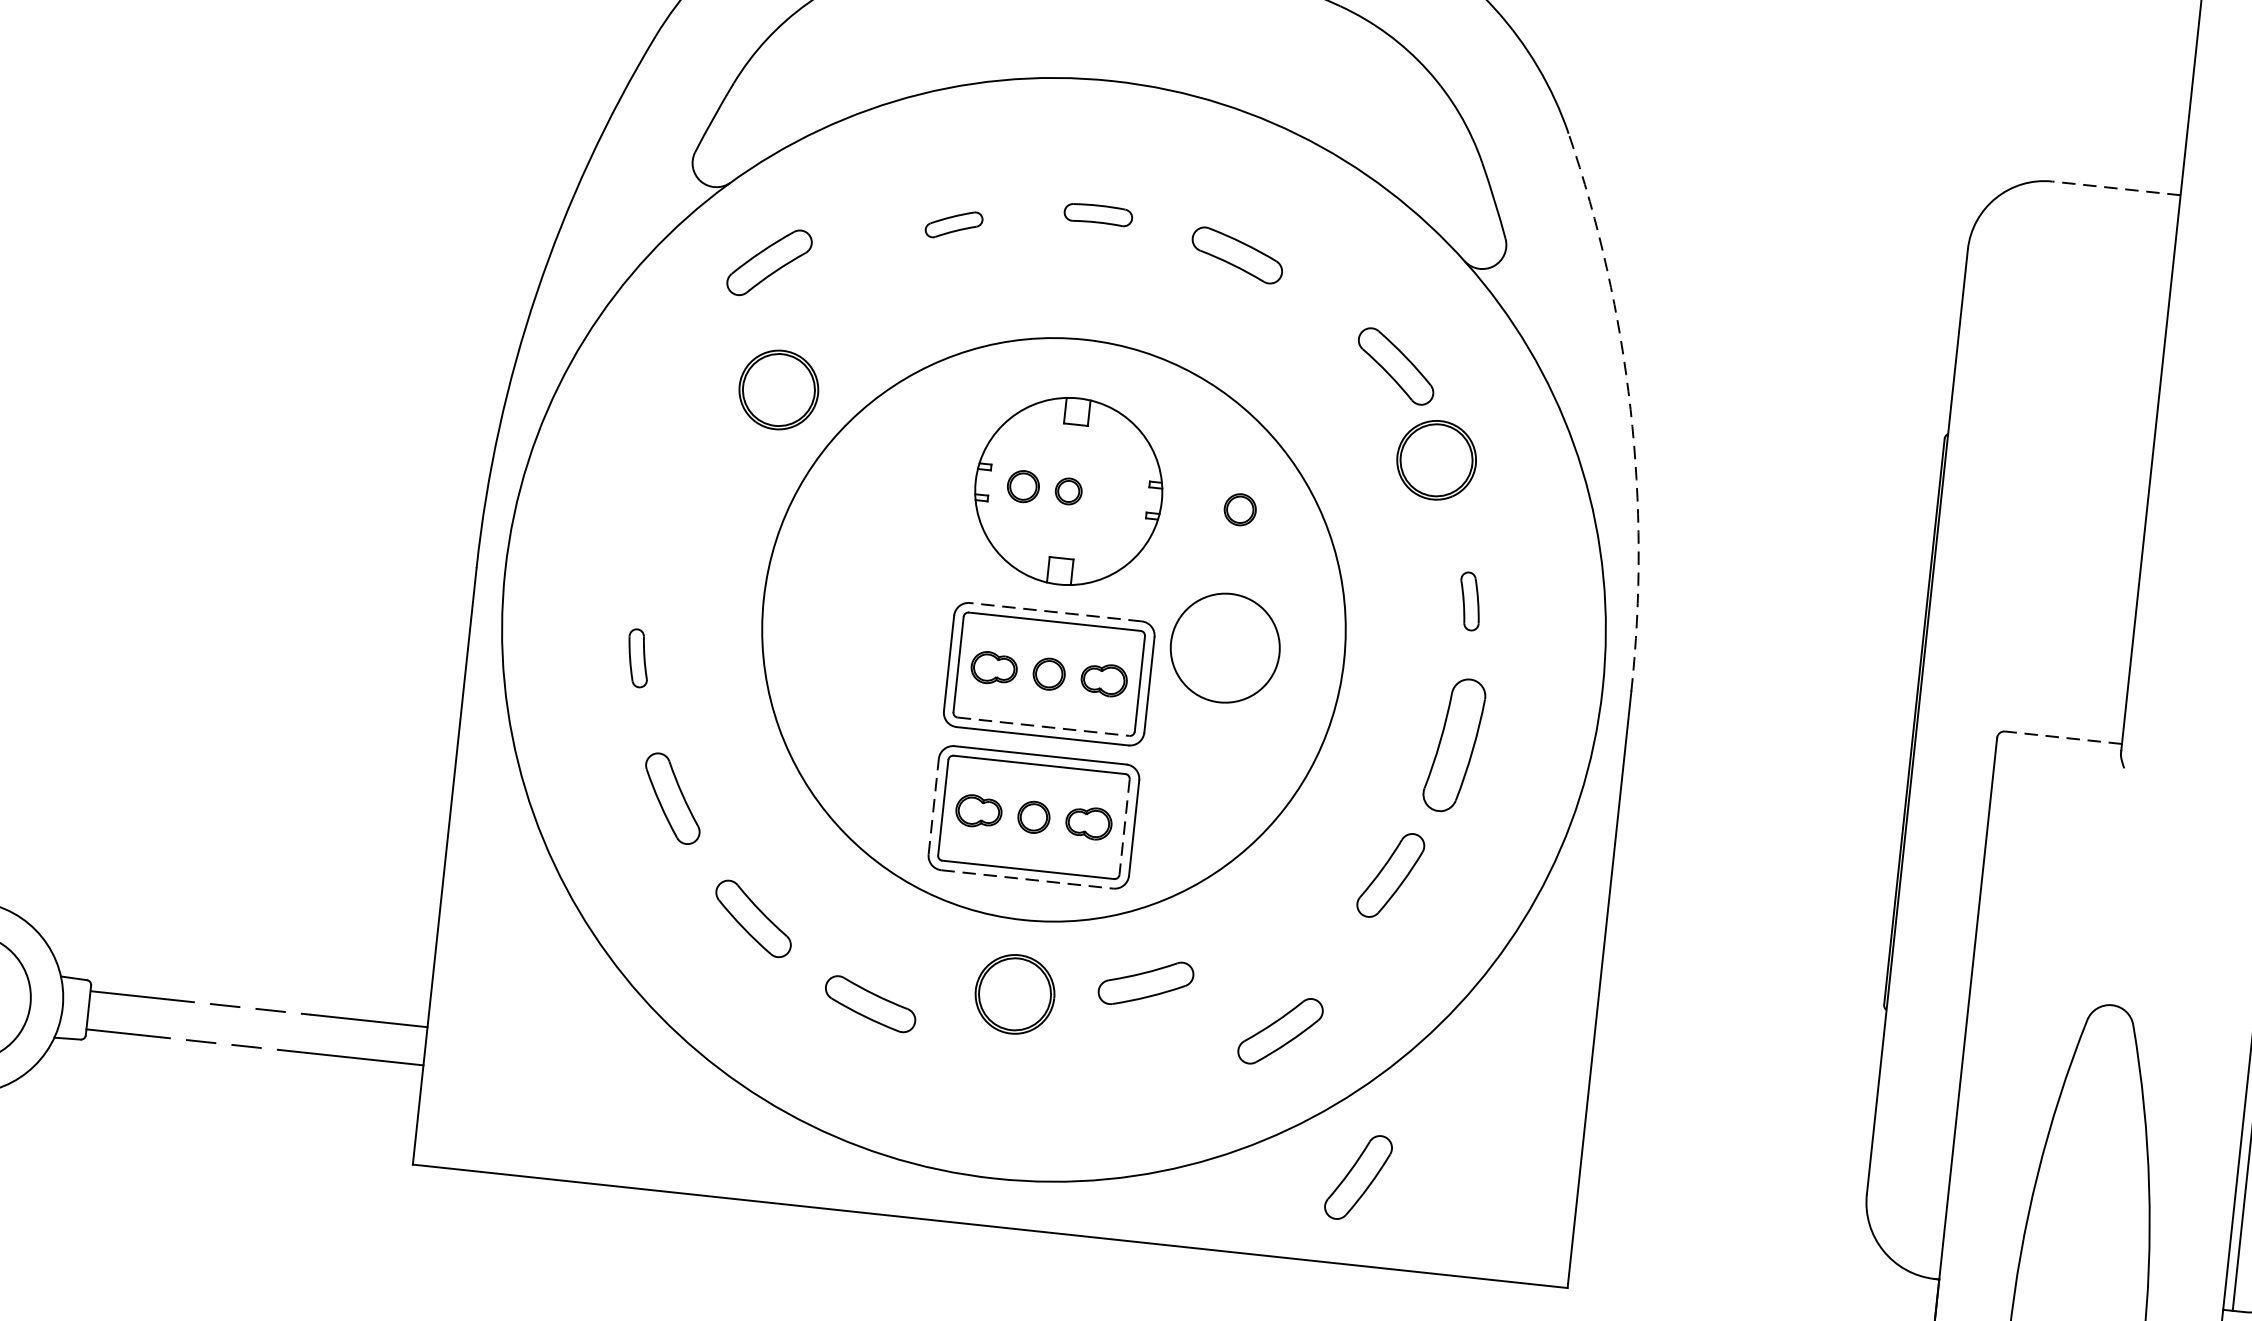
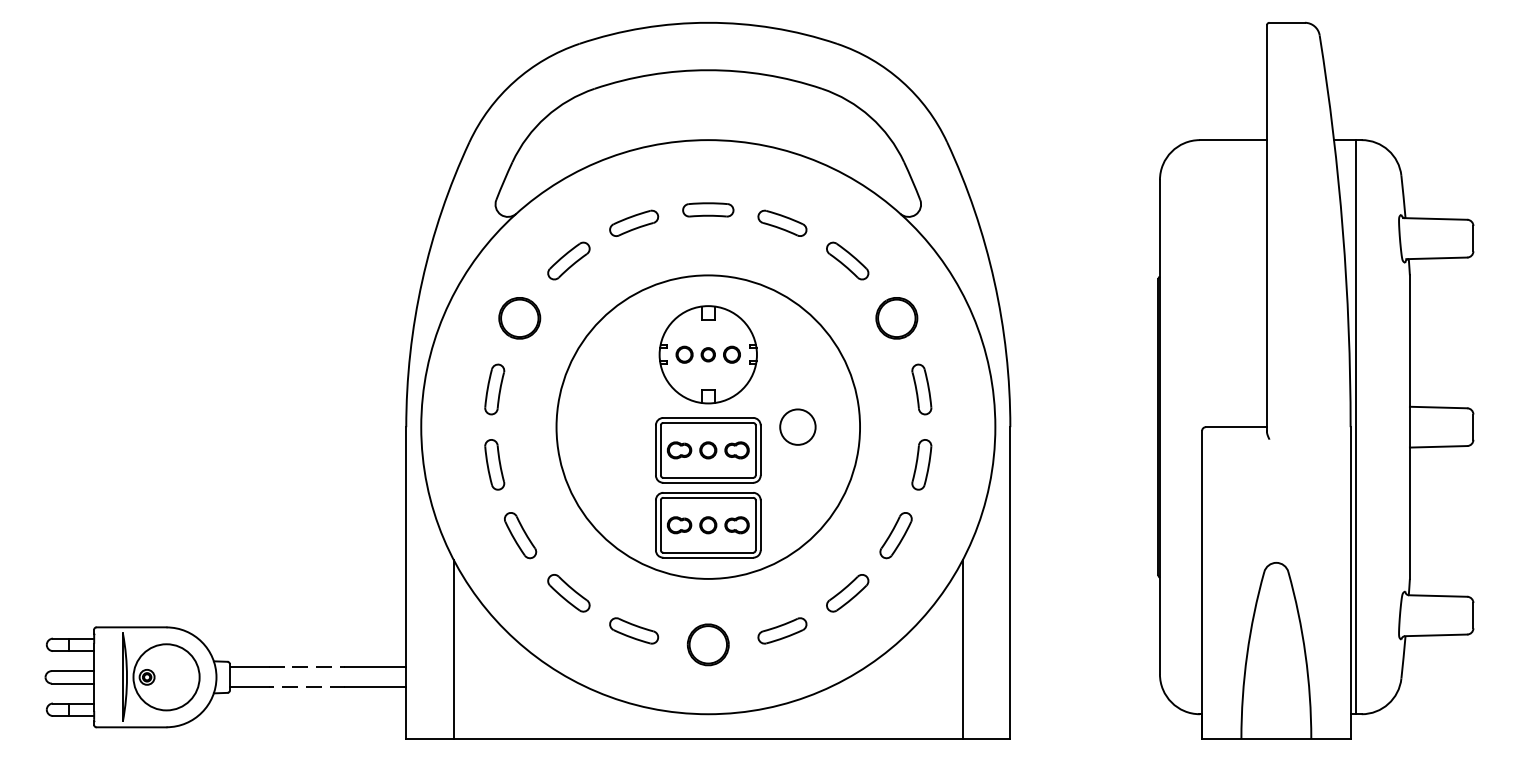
line: (2116, 189) -> (1233, 140), dashed -> solid
part: (1098, 213) -> (708, 209), size x1.43
part: (954, 223) -> (634, 222), size x1.67
part: (768, 261) -> (568, 260), moved
part: (1395, 365) -> (847, 260), moved
part: (778, 390) -> (519, 318), moved
arc: (1630, 409) -> (994, 281), dashed -> solid
circle: (1239, 509) -> (731, 354), moved
part: (652, 514) -> (494, 389), added
part: (1469, 601) -> (921, 389), size x1.67
line: (1056, 611) -> (708, 417), dashed -> solid
circle: (1224, 646) -> (797, 426), size x0.62
part: (637, 657) -> (494, 464), size x1.67
line: (1044, 726) -> (708, 477), dashed -> solid
line: (2063, 738) -> (1236, 427), dashed -> solid
part: (1453, 744) -> (921, 464), size x0.71
line: (932, 807) -> (655, 525), dashed -> solid
line: (1124, 827) -> (755, 525), dashed -> solid
line: (1027, 879) -> (708, 557), dashed -> solid
part: (1146, 982) -> (782, 630), moved
part: (1013, 993) -> (707, 644), moved
line: (521, 1002) -> (453, 649), added
part: (1280, 1031) -> (847, 593), moved
line: (1494, 1106) -> (962, 649), added
part: (1357, 1177) -> (895, 693), removed

